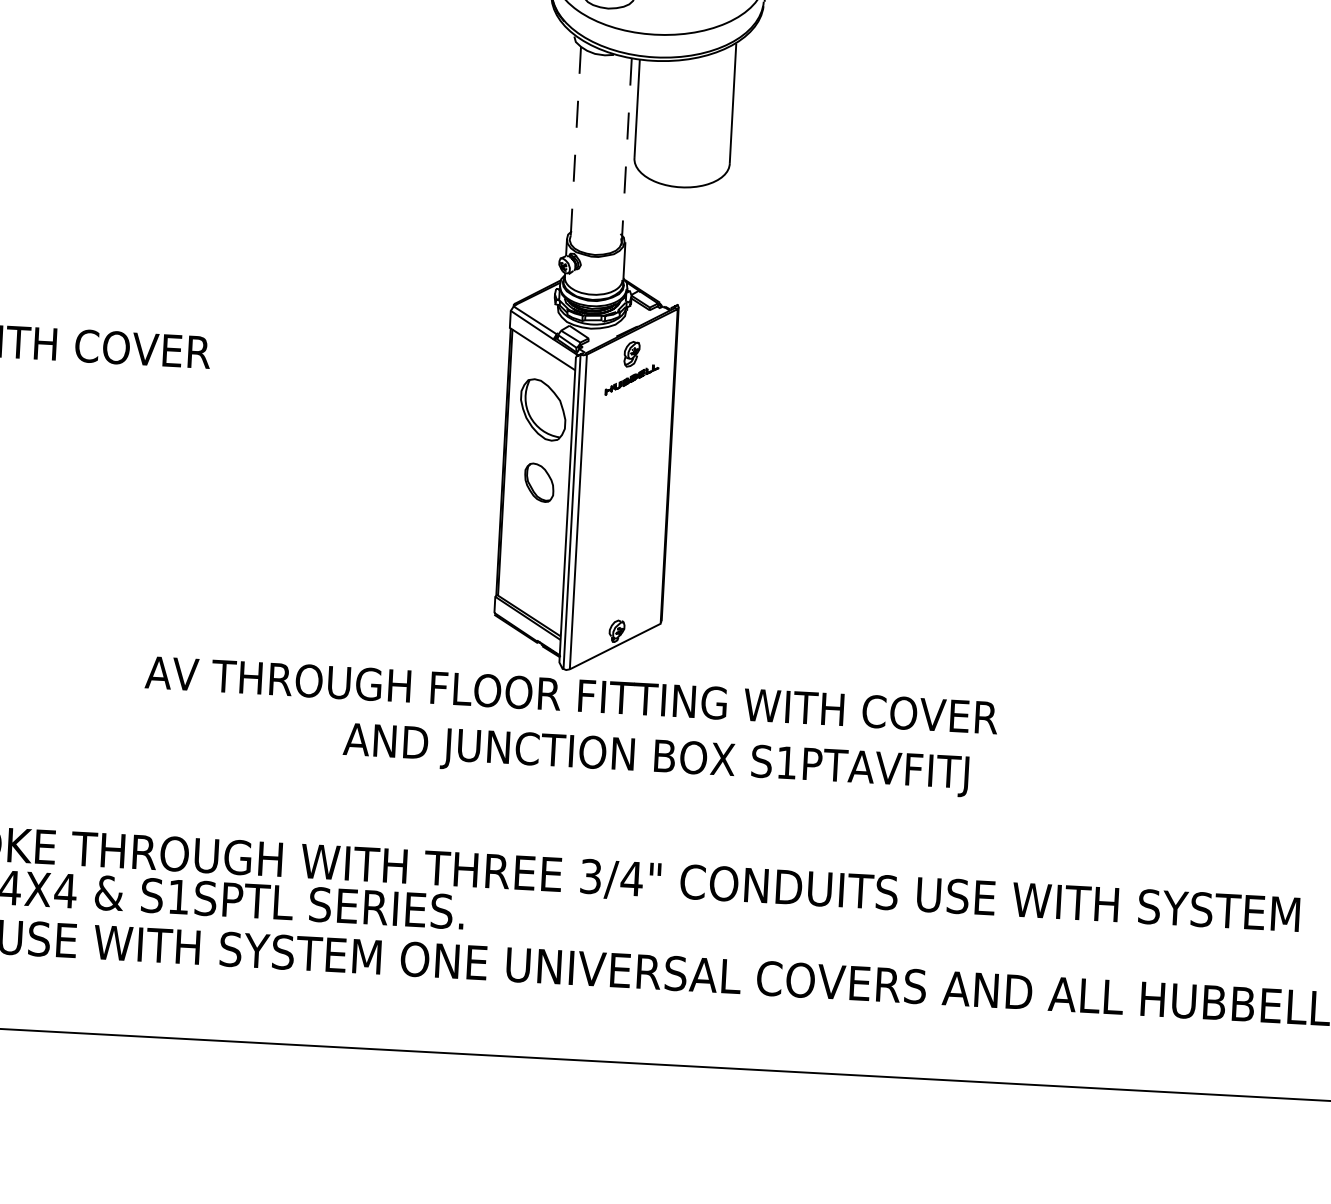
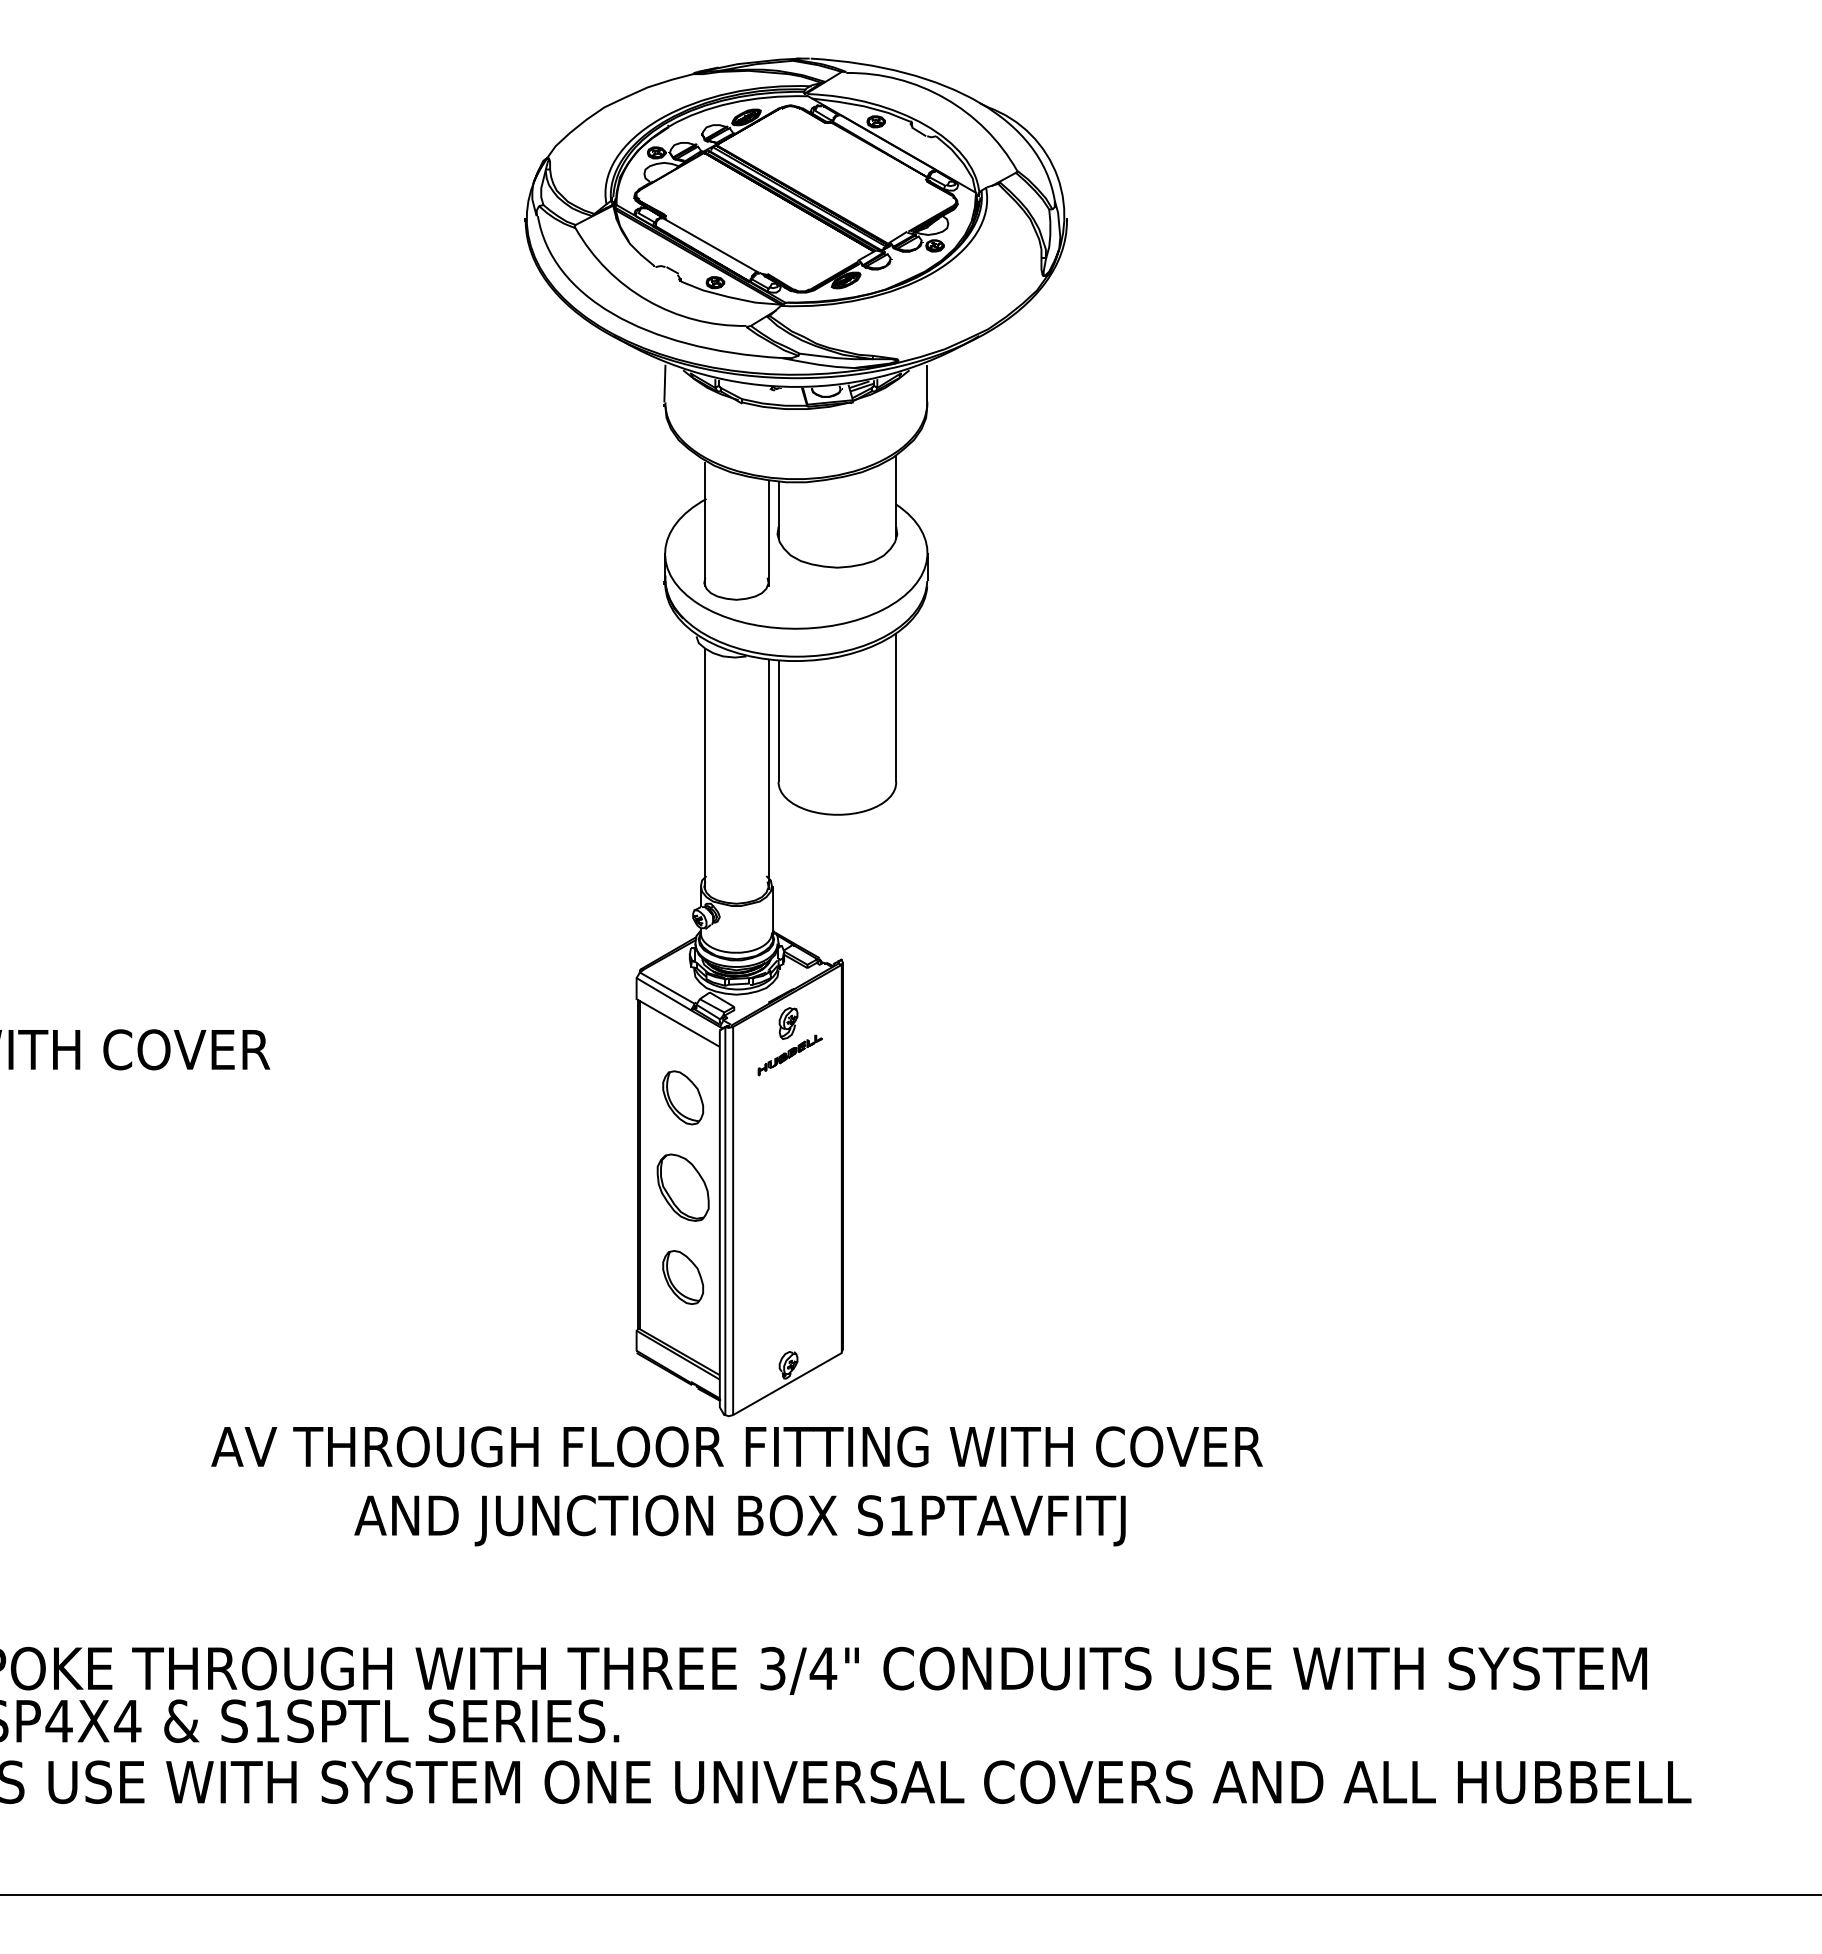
line: (575, 144) -> (705, 769), dashed -> solid
line: (626, 152) -> (768, 775), dashed -> solid
part: (543, 409) -> (683, 1097), size x0.71
part: (538, 482) -> (682, 1187), size x1.43
part: (535, 555) -> (683, 1277), added
text: (655, 759) -> (739, 1520), moved

